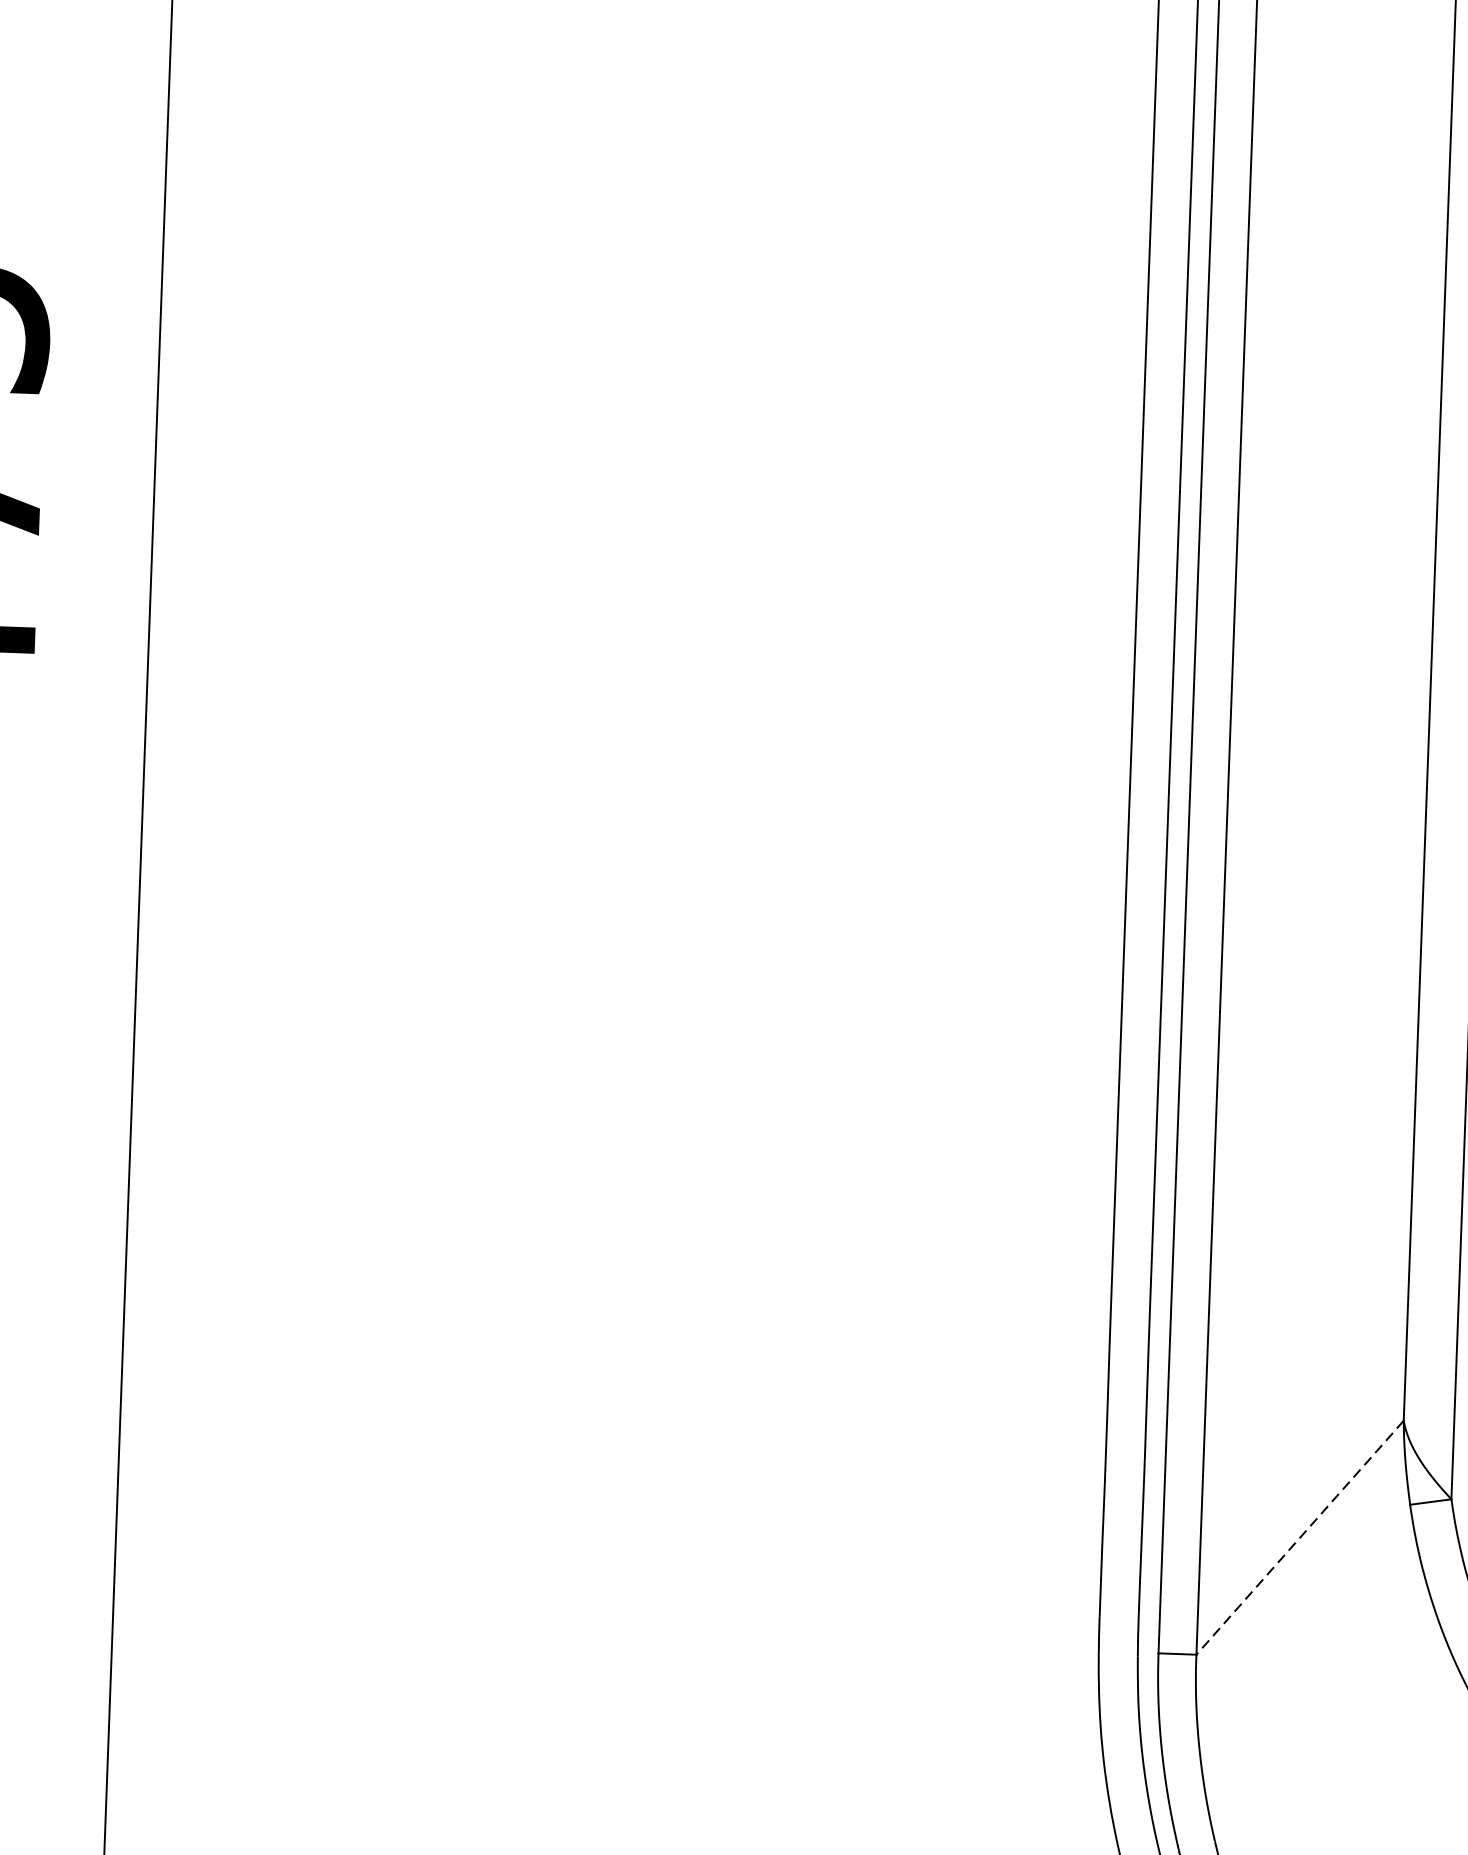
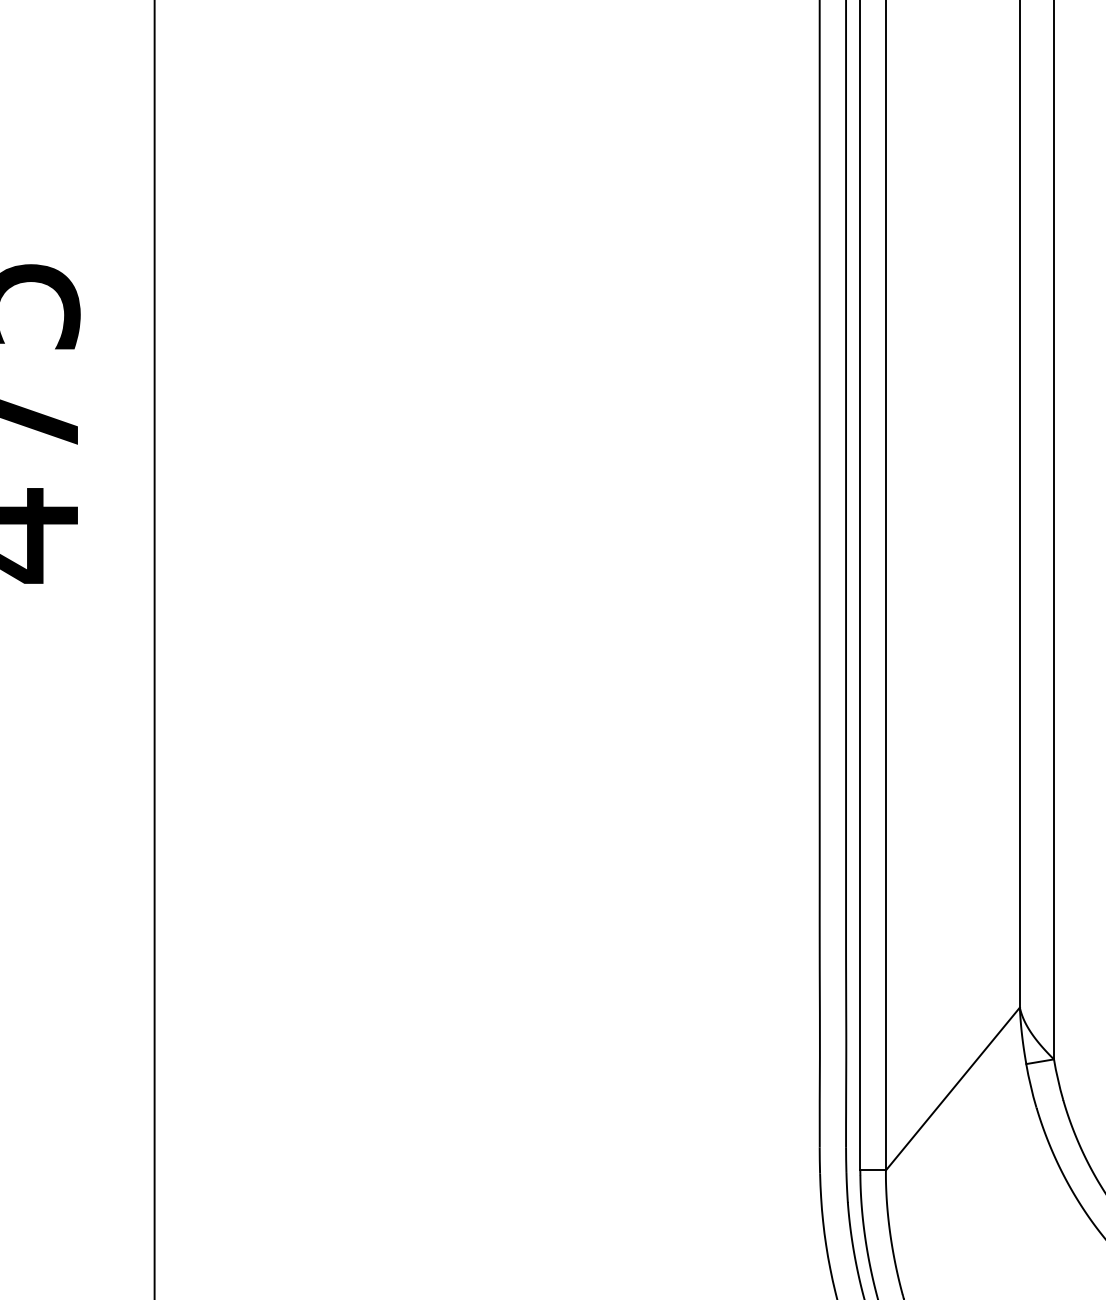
line: (1299, 1538) -> (952, 1089), dashed -> solid

